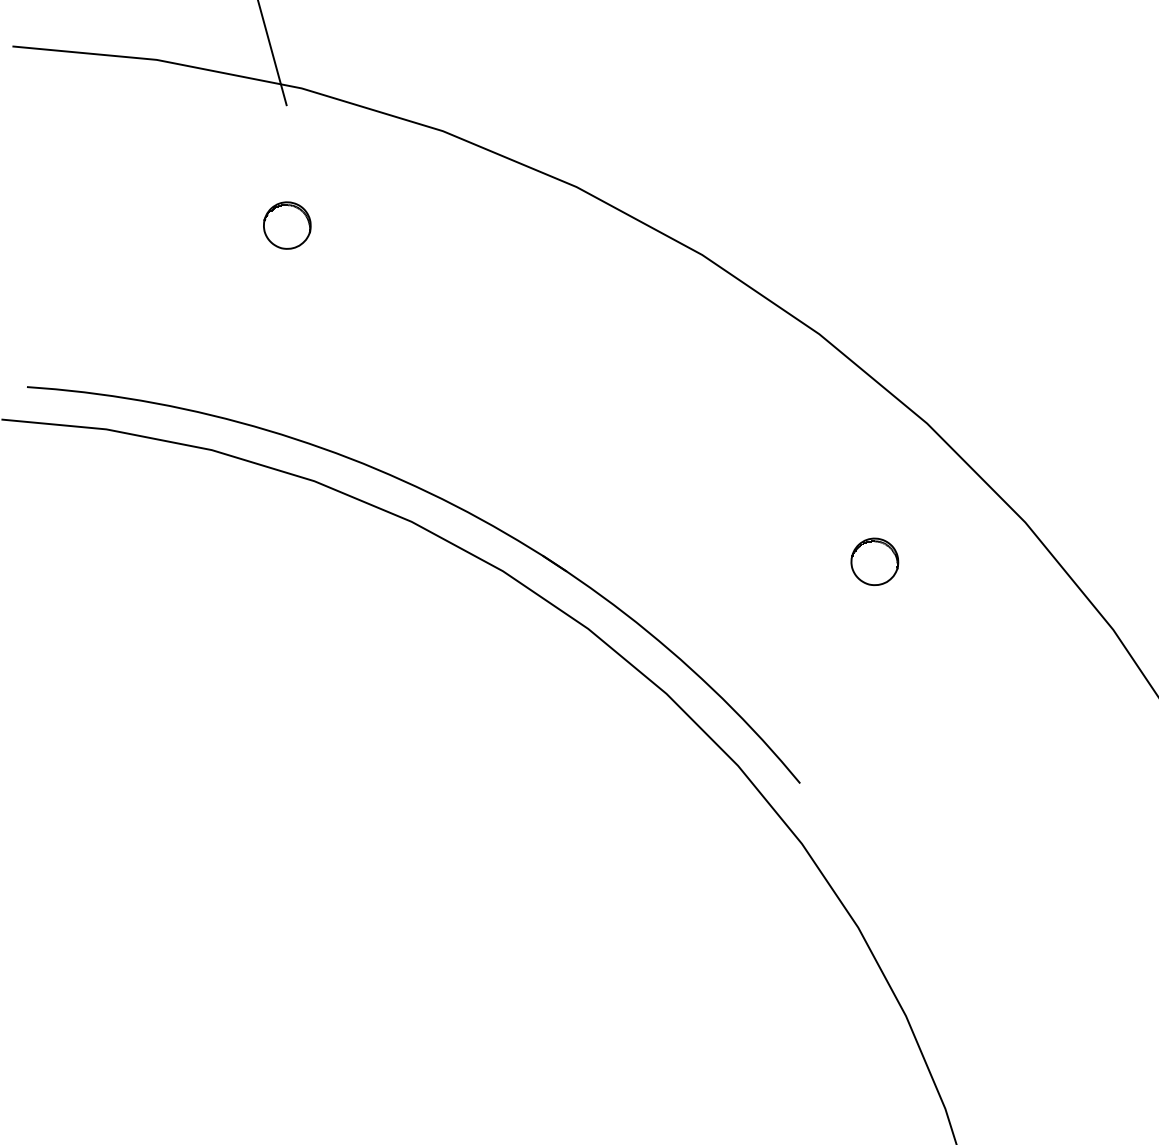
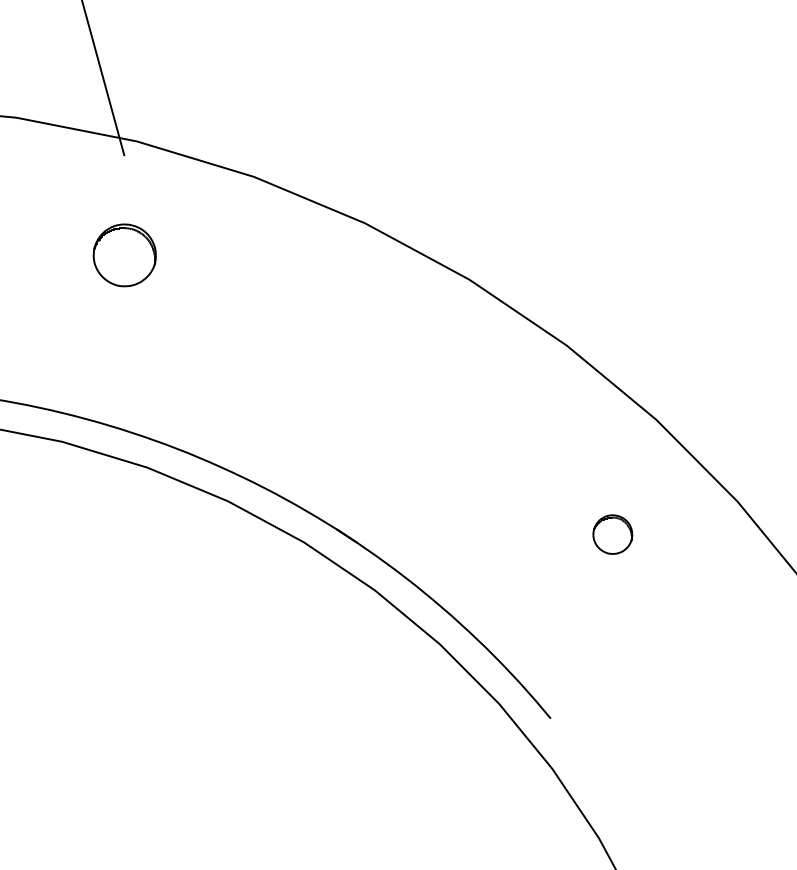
part: (287, 225) -> (125, 255), size x1.6

